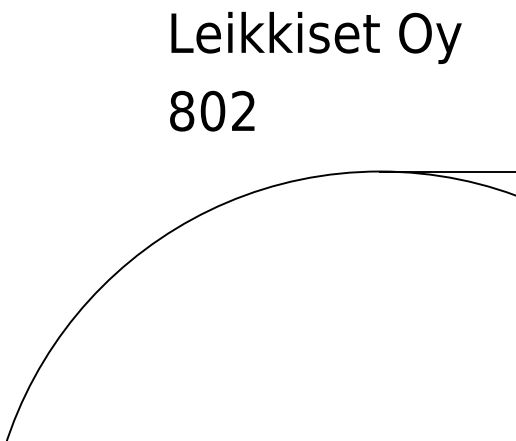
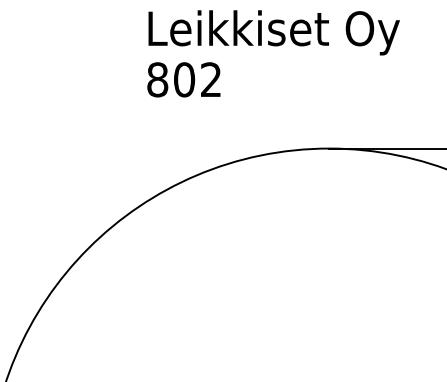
text: (212, 110) -> (184, 79), moved

